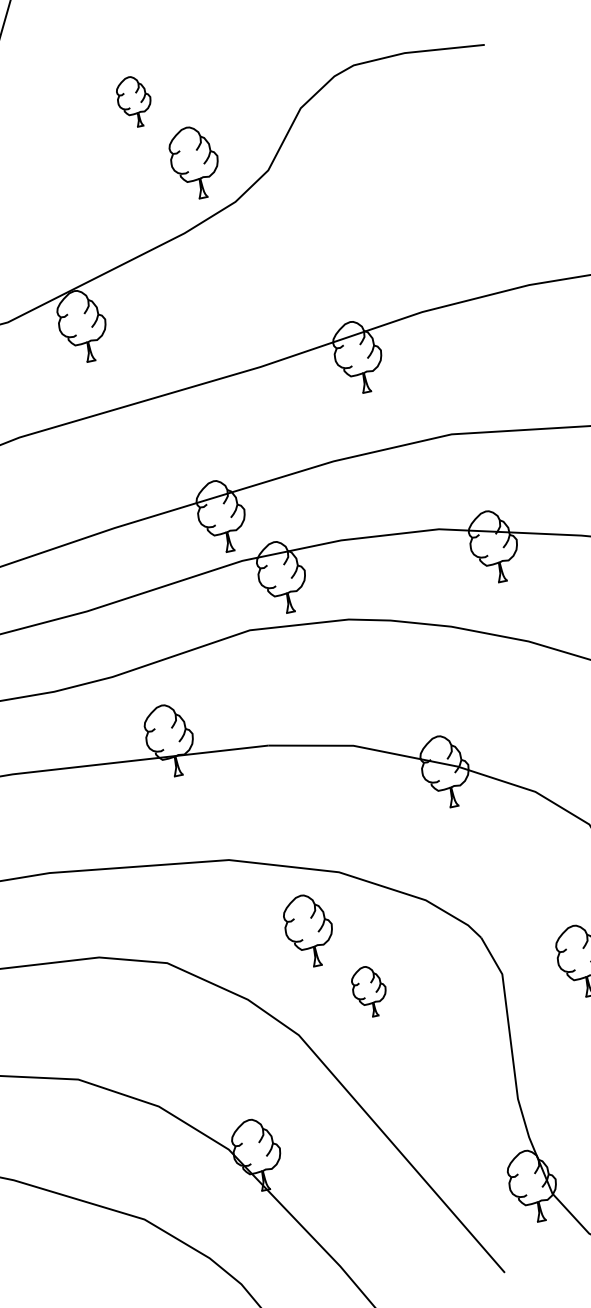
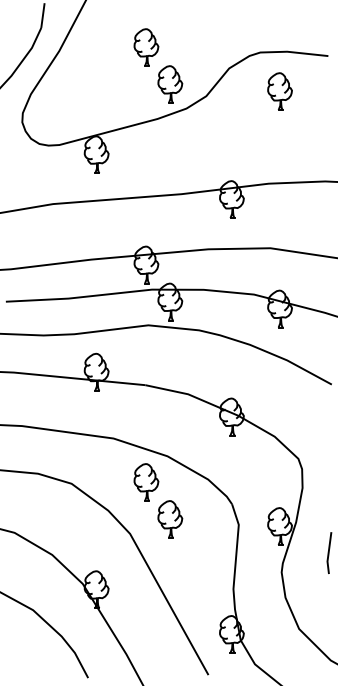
part: (134, 101) -> (146, 47), size x1.43
part: (405, 132) -> (279, 91), added
part: (369, 991) -> (170, 519), size x1.43

